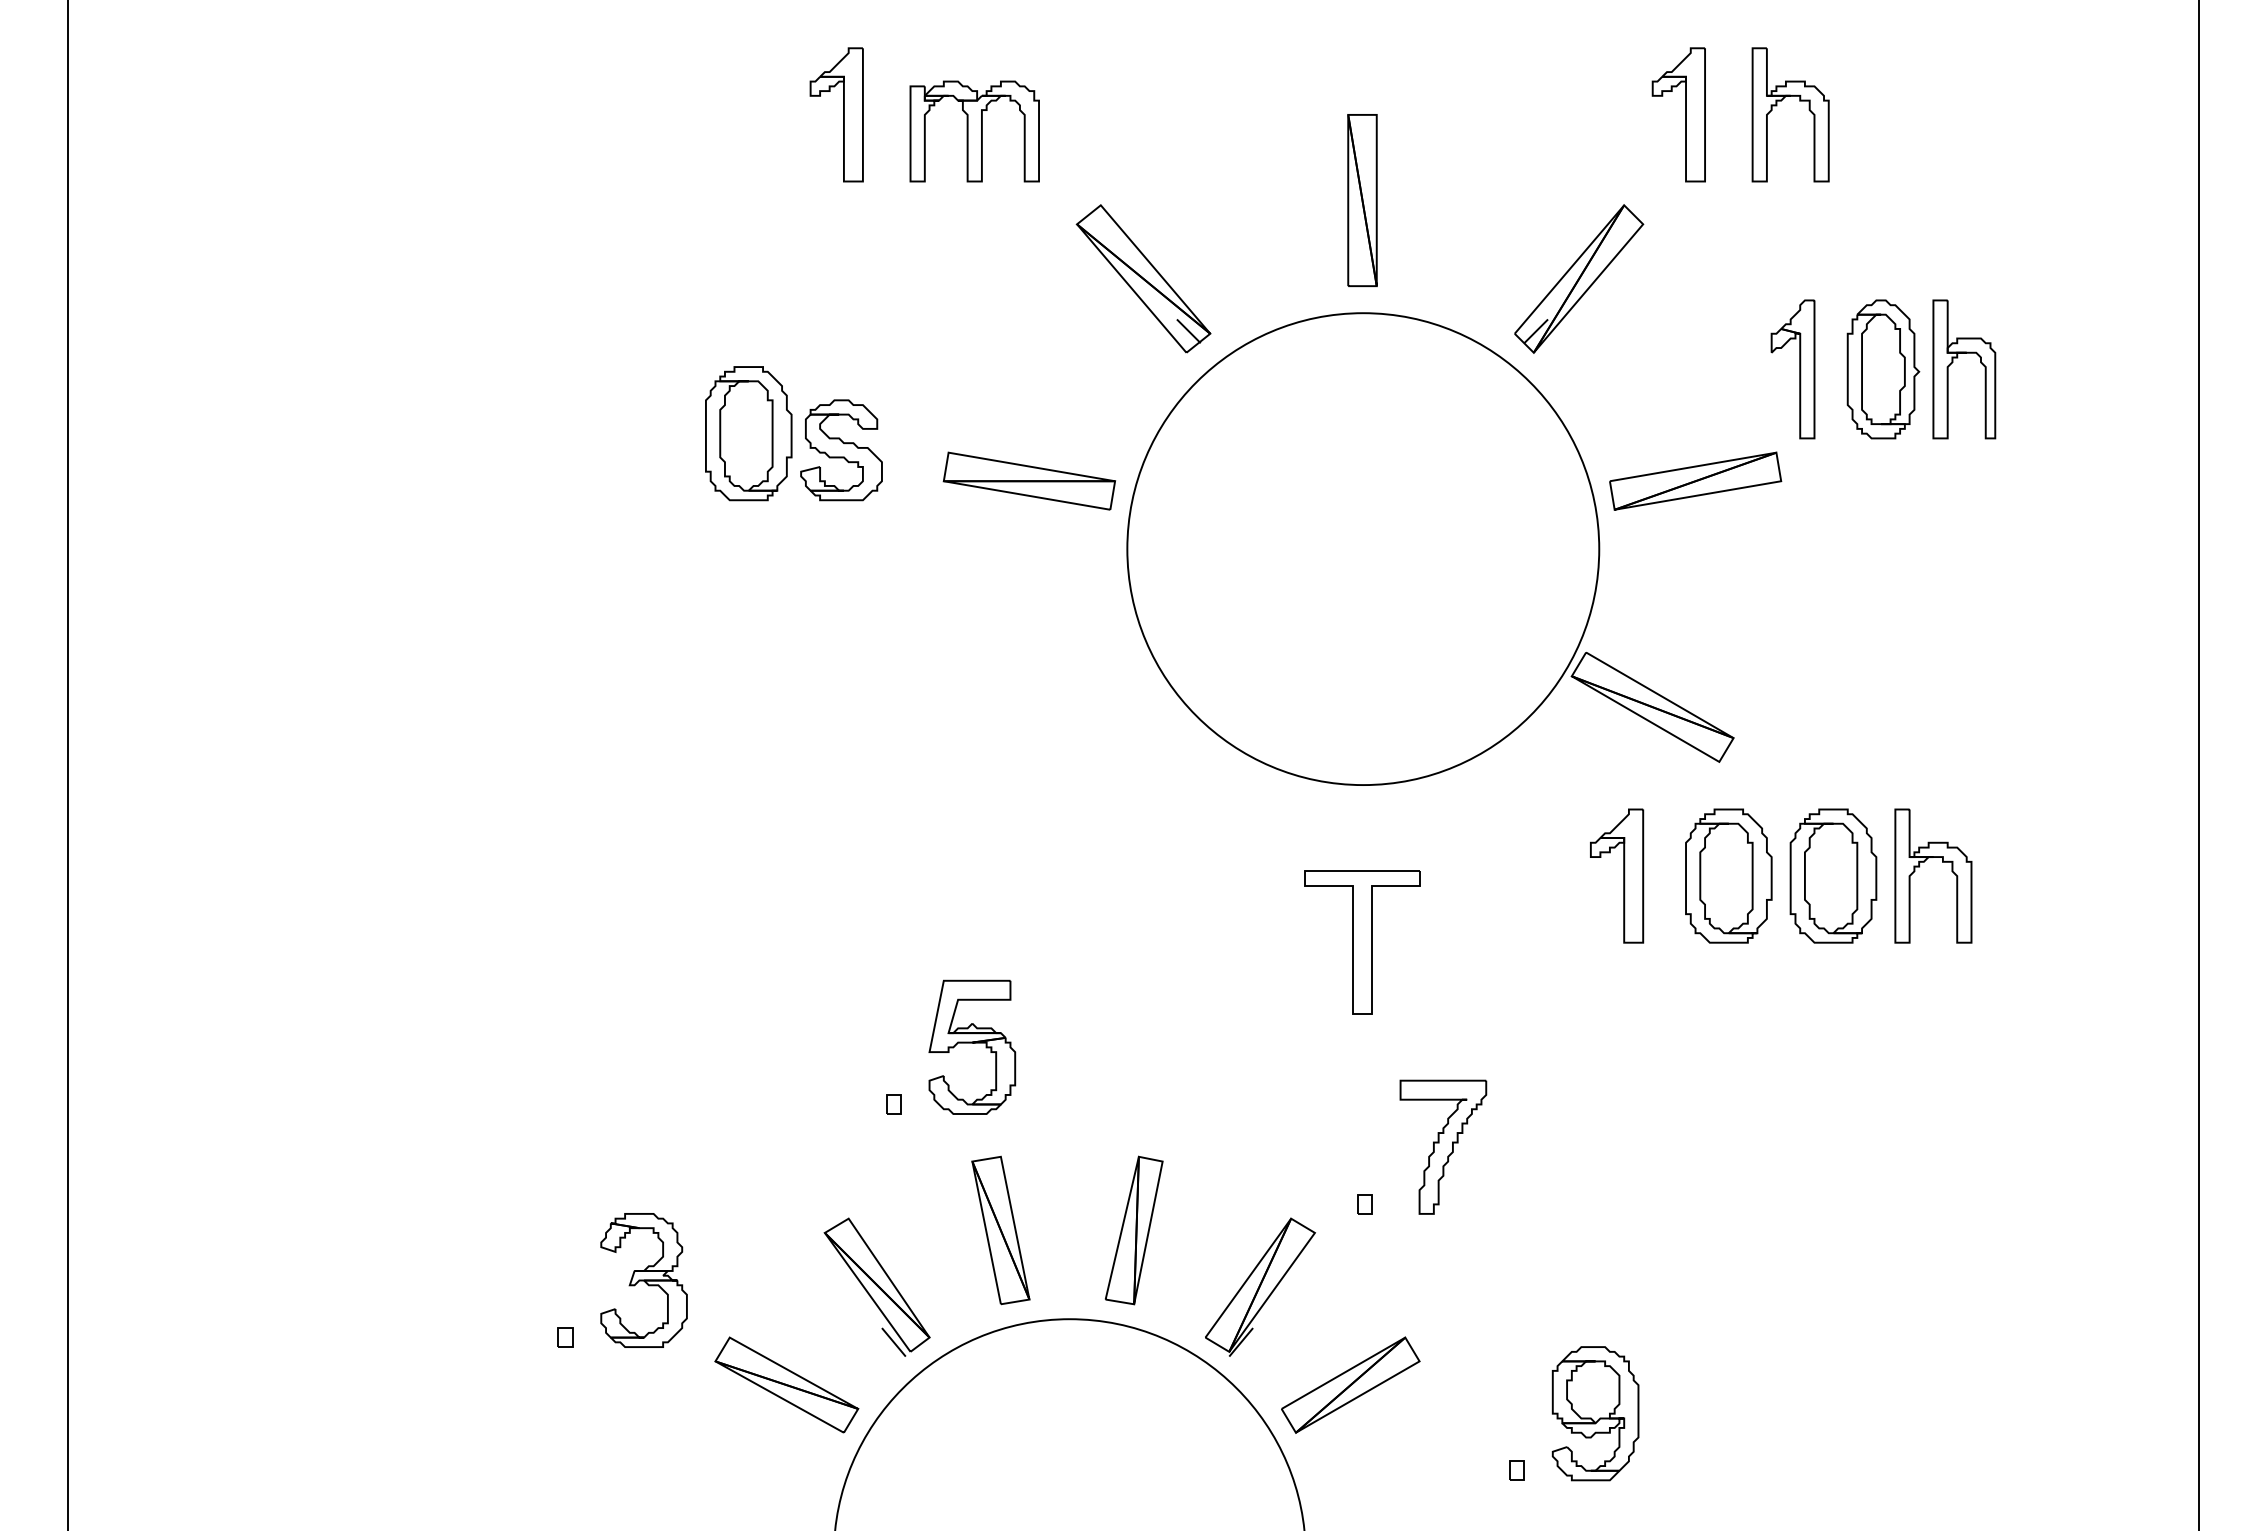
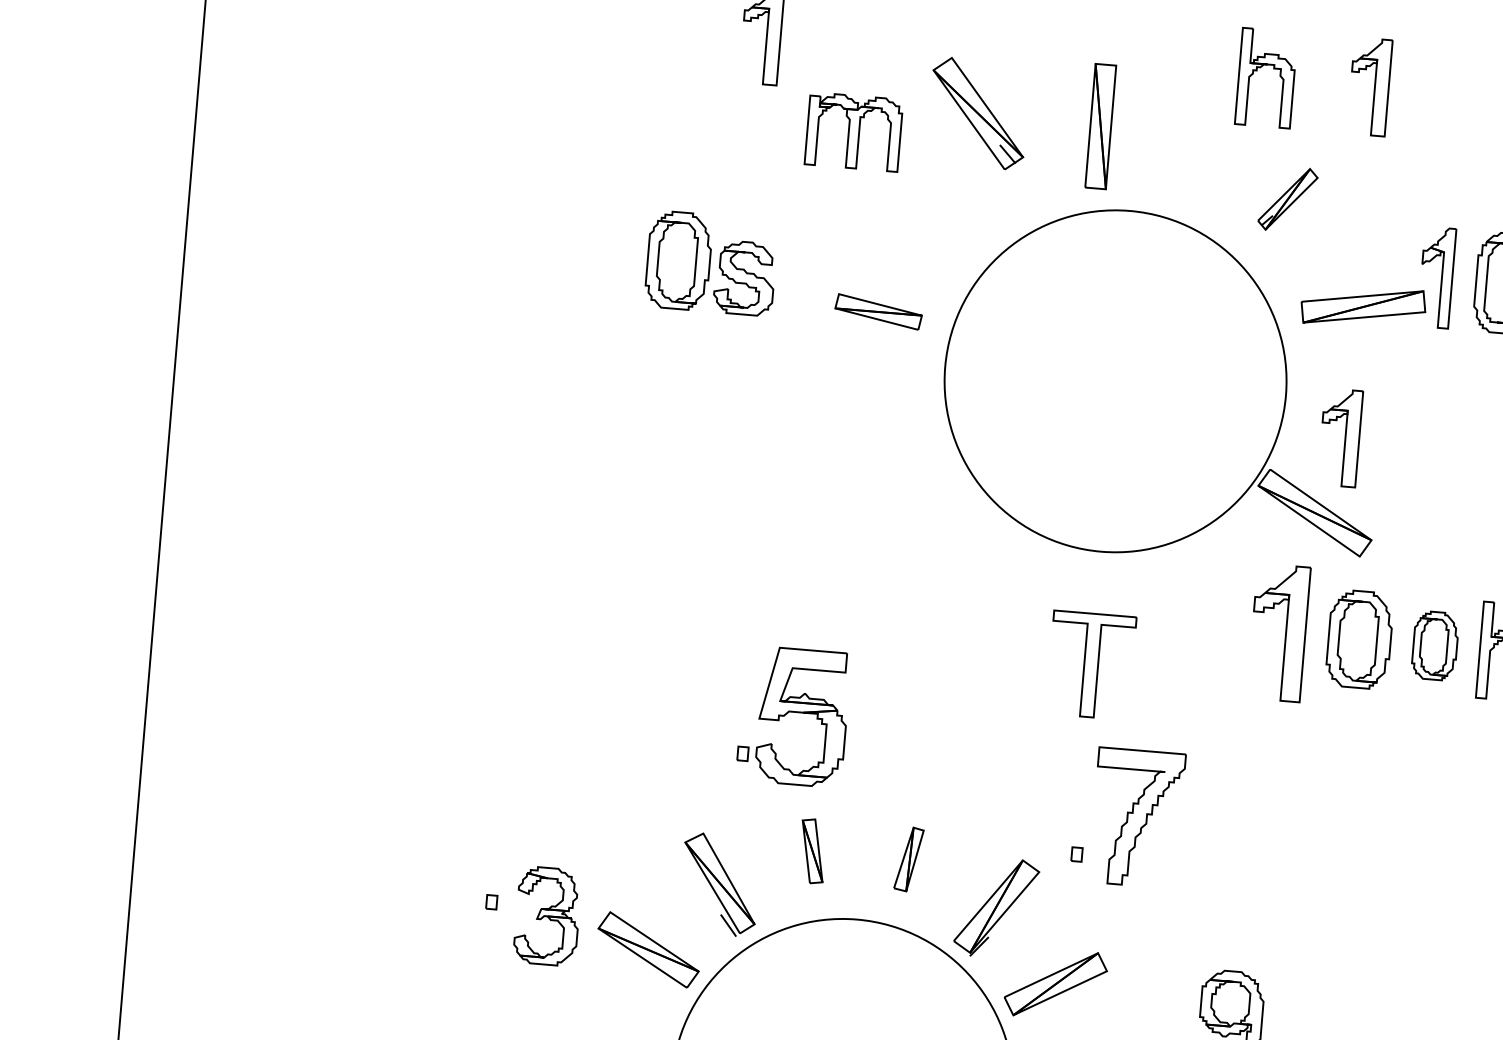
part: (1777, 106) -> (1257, 71), moved
part: (974, 131) -> (853, 132), moved
part: (1362, 200) -> (1100, 126), moved
part: (1143, 278) -> (978, 113), moved
part: (1579, 278) -> (1288, 199), size x0.6
part: (1029, 480) -> (878, 311), size x0.7
part: (1695, 480) -> (1363, 306), moved
part: (1685, 600) -> (1345, 437), added
part: (1617, 875) -> (1279, 632), size x1.4
part: (1833, 875) -> (1435, 645), size x0.7
part: (972, 1046) -> (803, 716), size x1.4
part: (1443, 1146) -> (1137, 817), size x1.4
part: (1000, 1230) -> (812, 851), size x0.6
part: (1134, 1230) -> (909, 859), size x0.6
part: (643, 1280) -> (547, 916), moved

